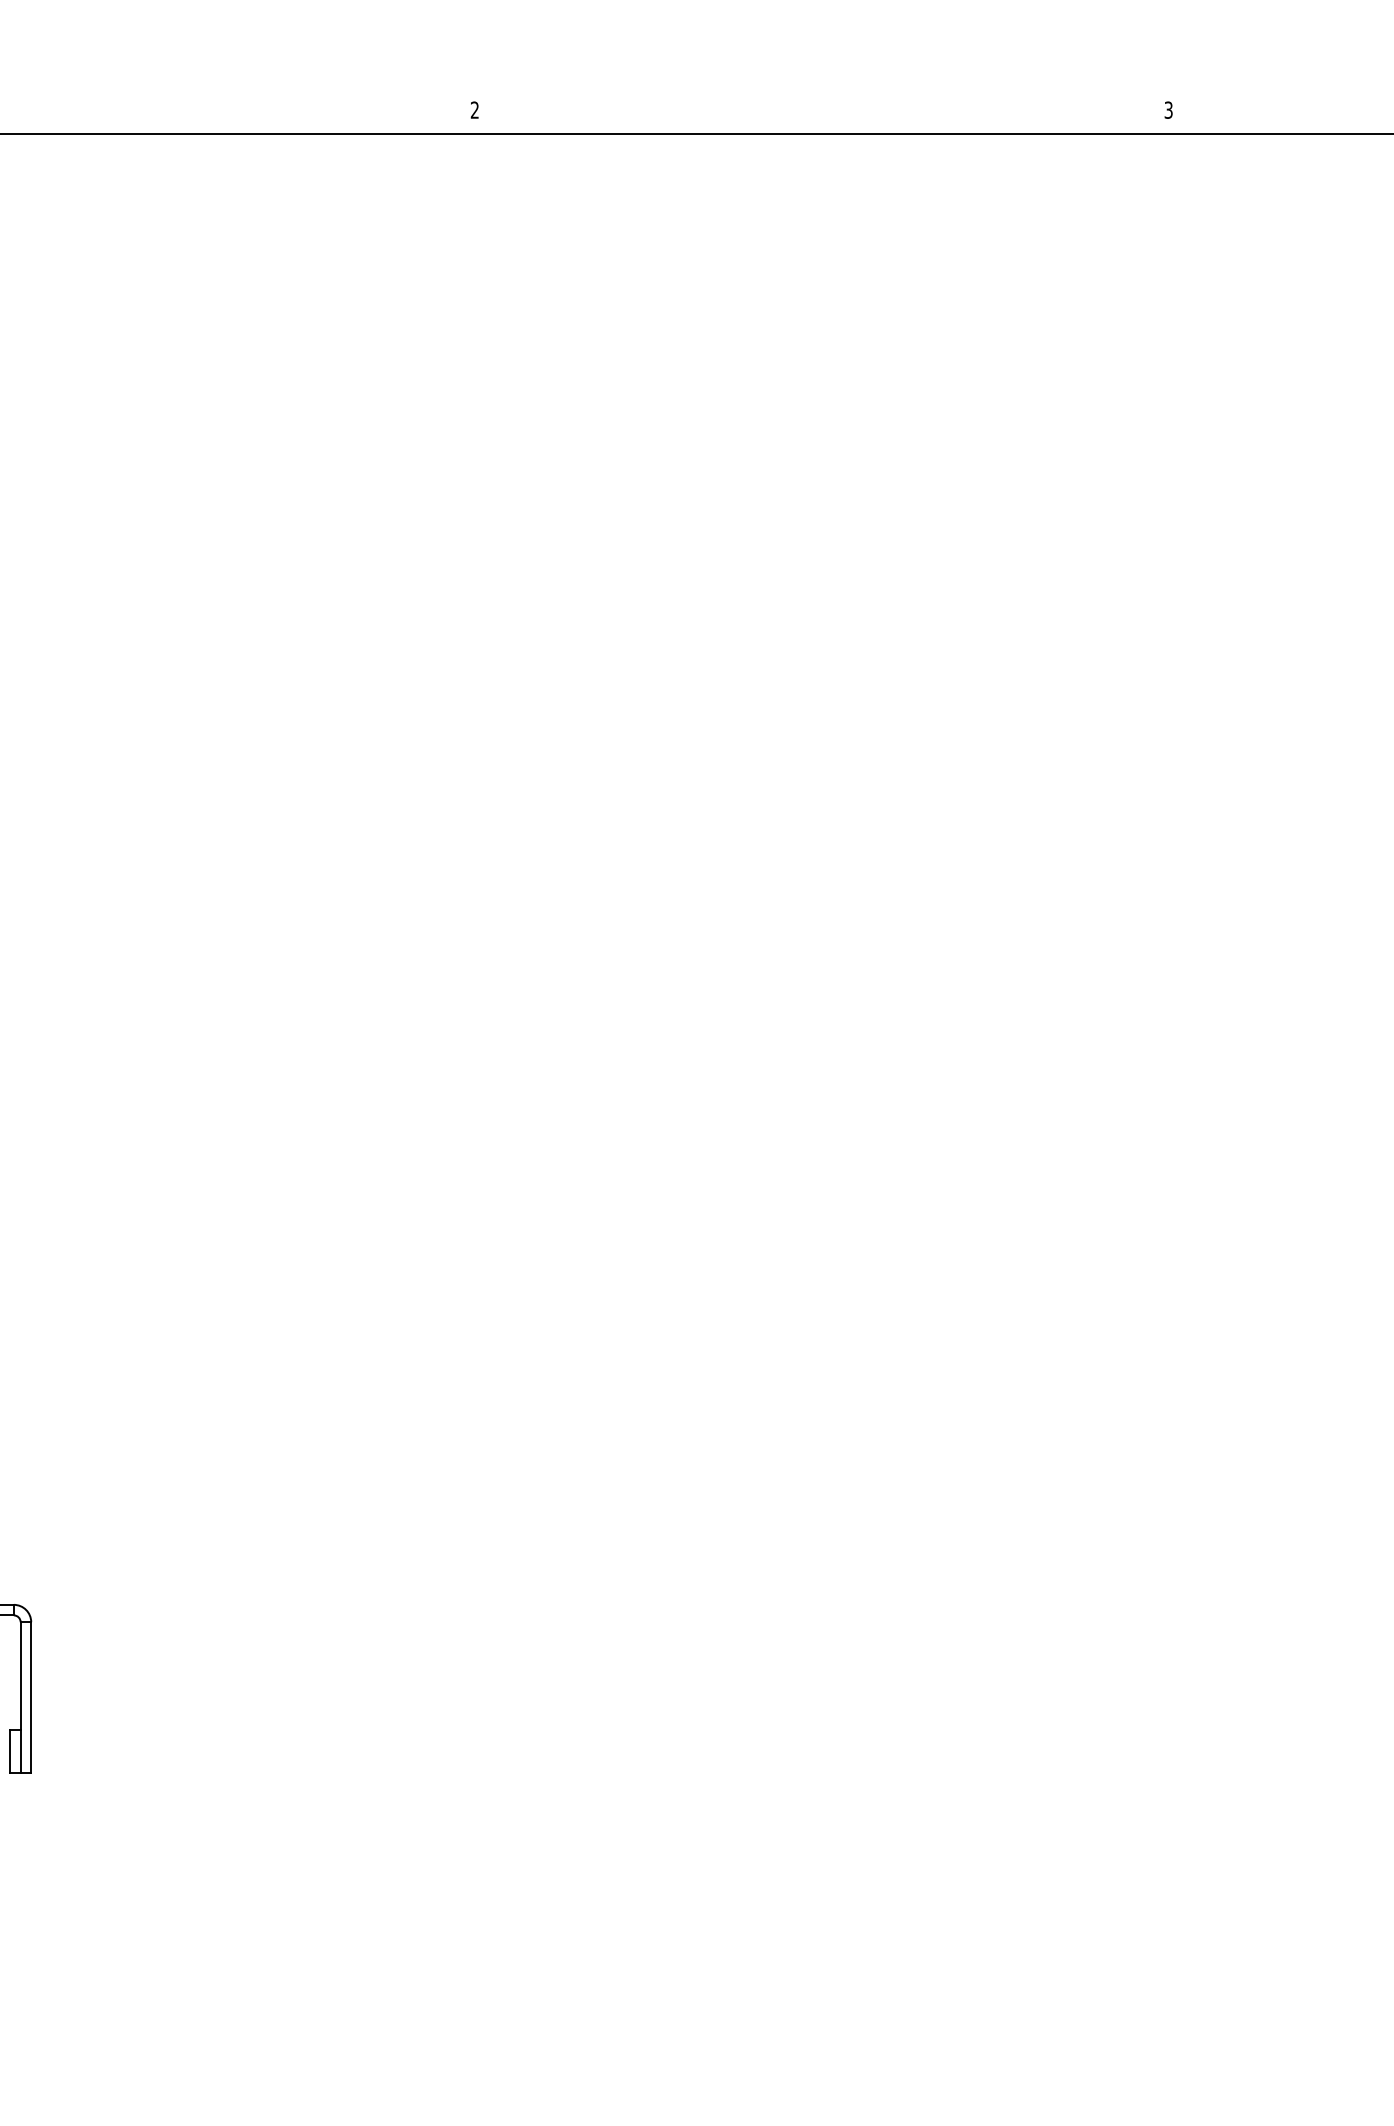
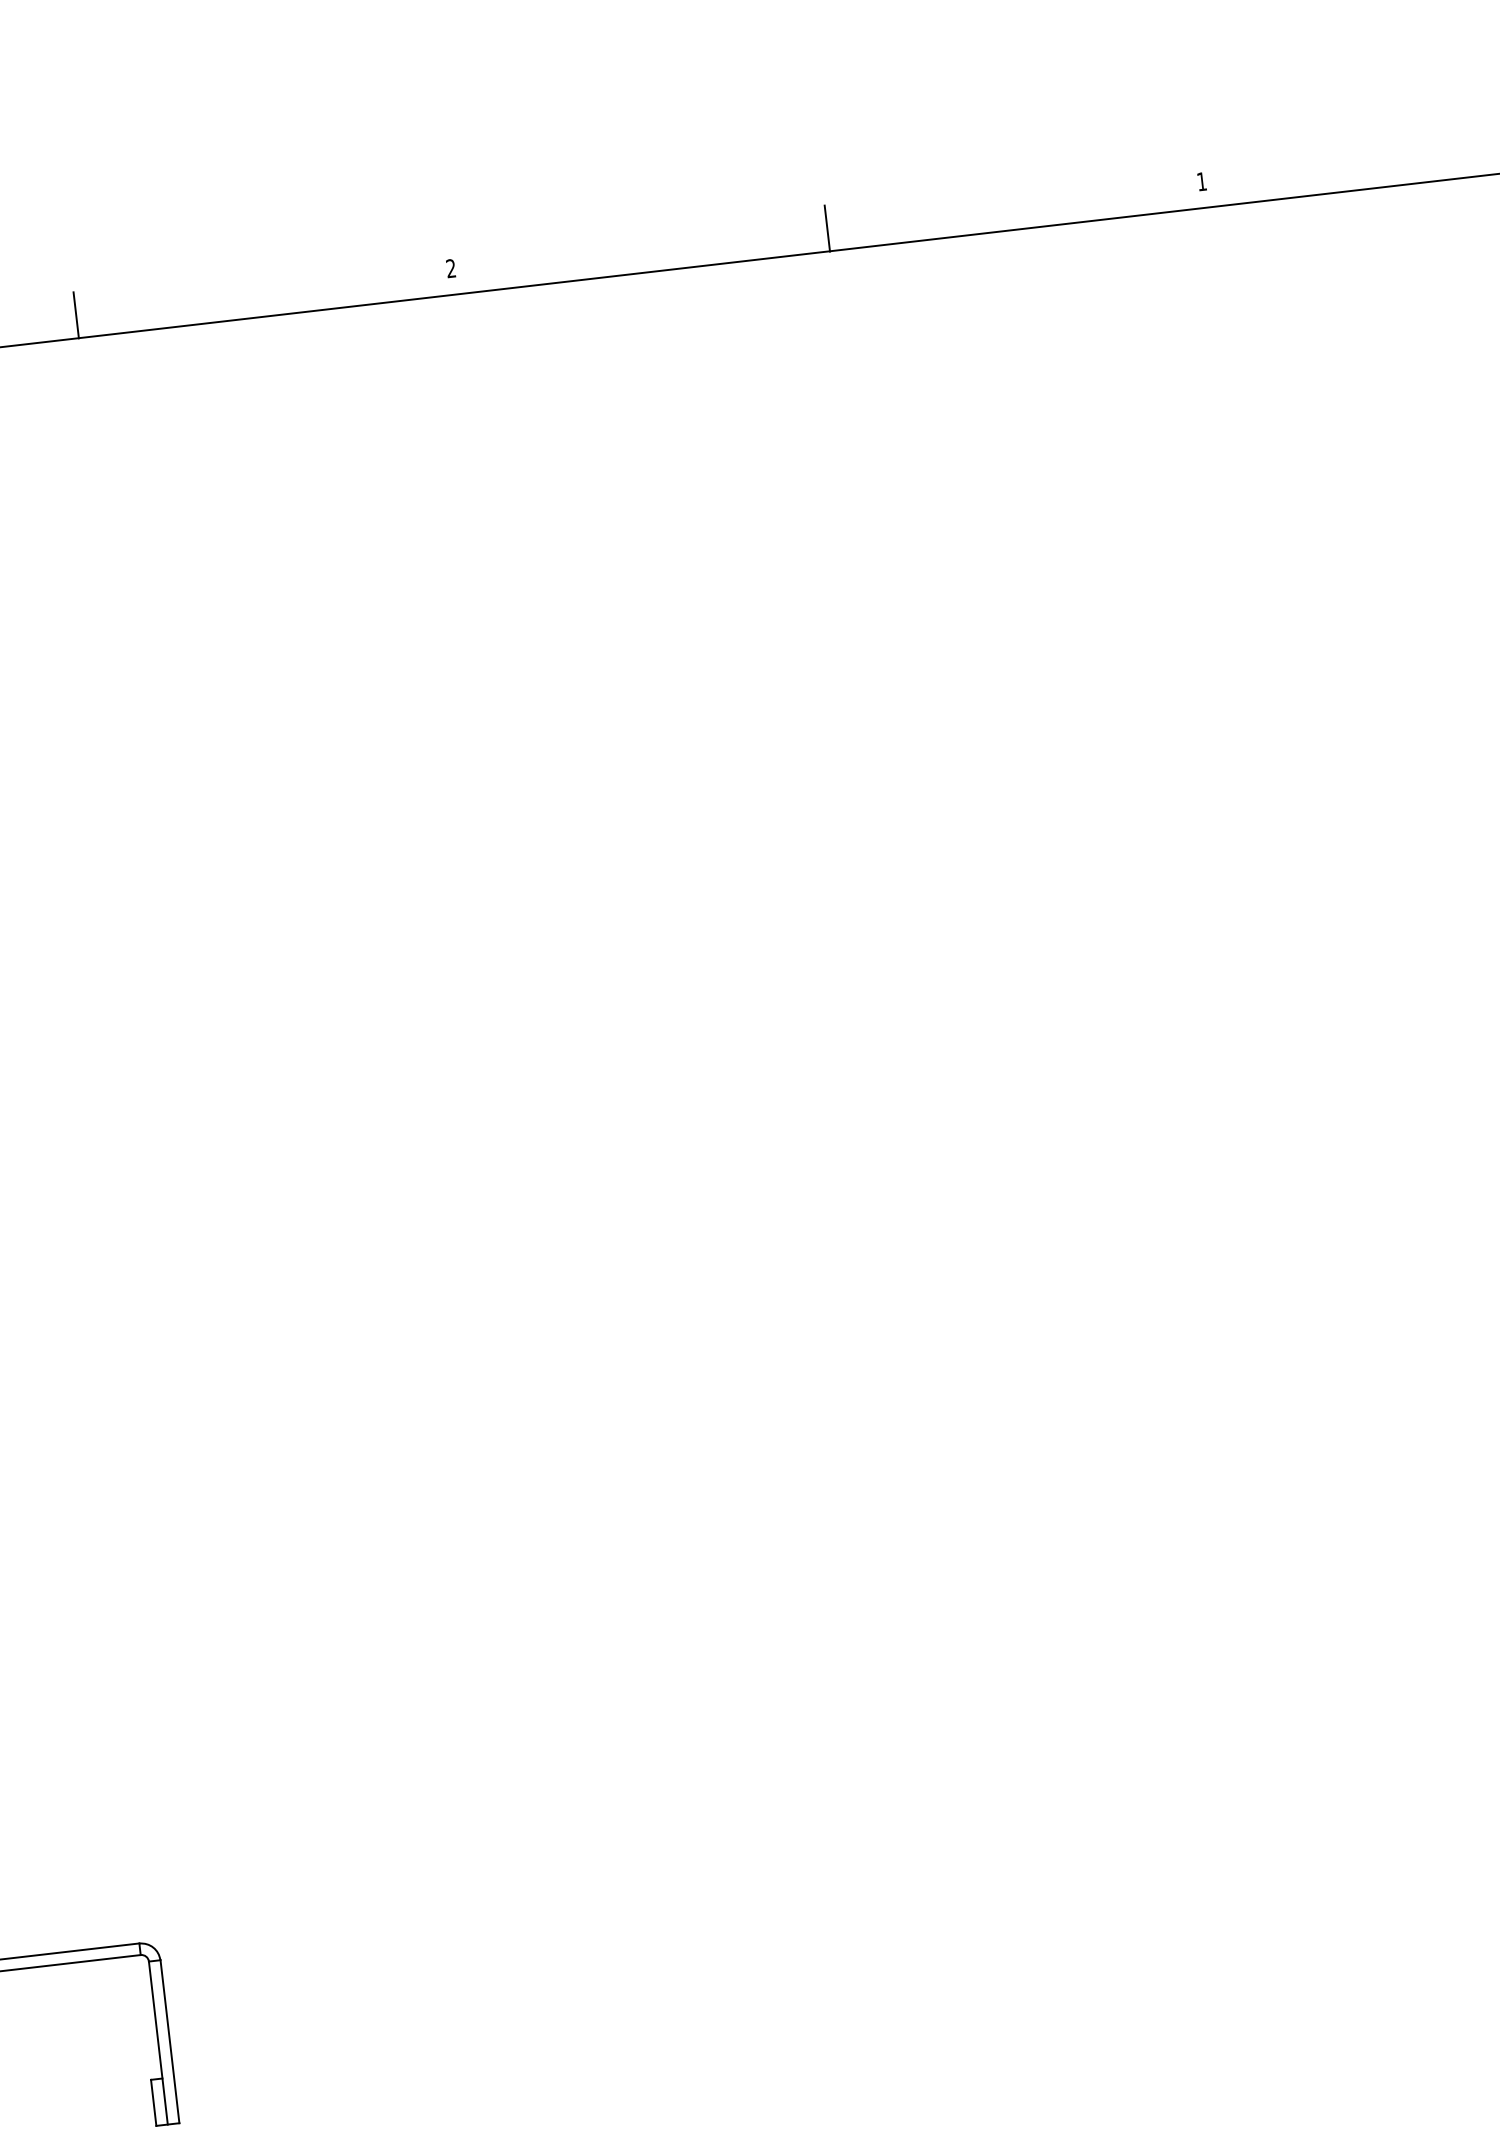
text: (1168, 109) -> (1201, 180), 3 -> 1
line: (128, 113) -> (76, 315), added
line: (822, 113) -> (827, 228), added

